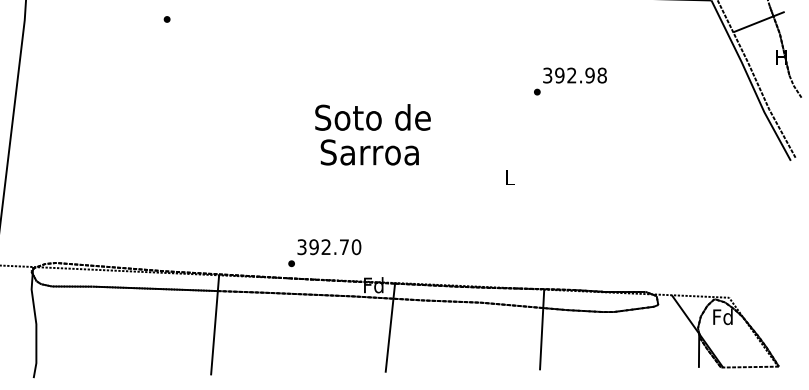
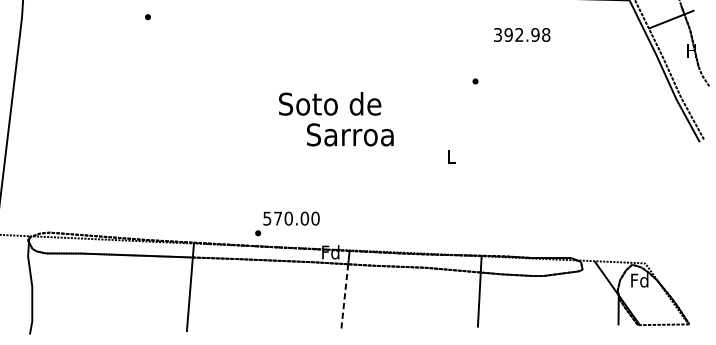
text: (574, 75) -> (521, 34), moved
text: (369, 152) -> (350, 134), moved
text: (323, 247) -> (286, 218), 392.70 -> 570.00
line: (389, 336) -> (344, 297), solid -> dashed

